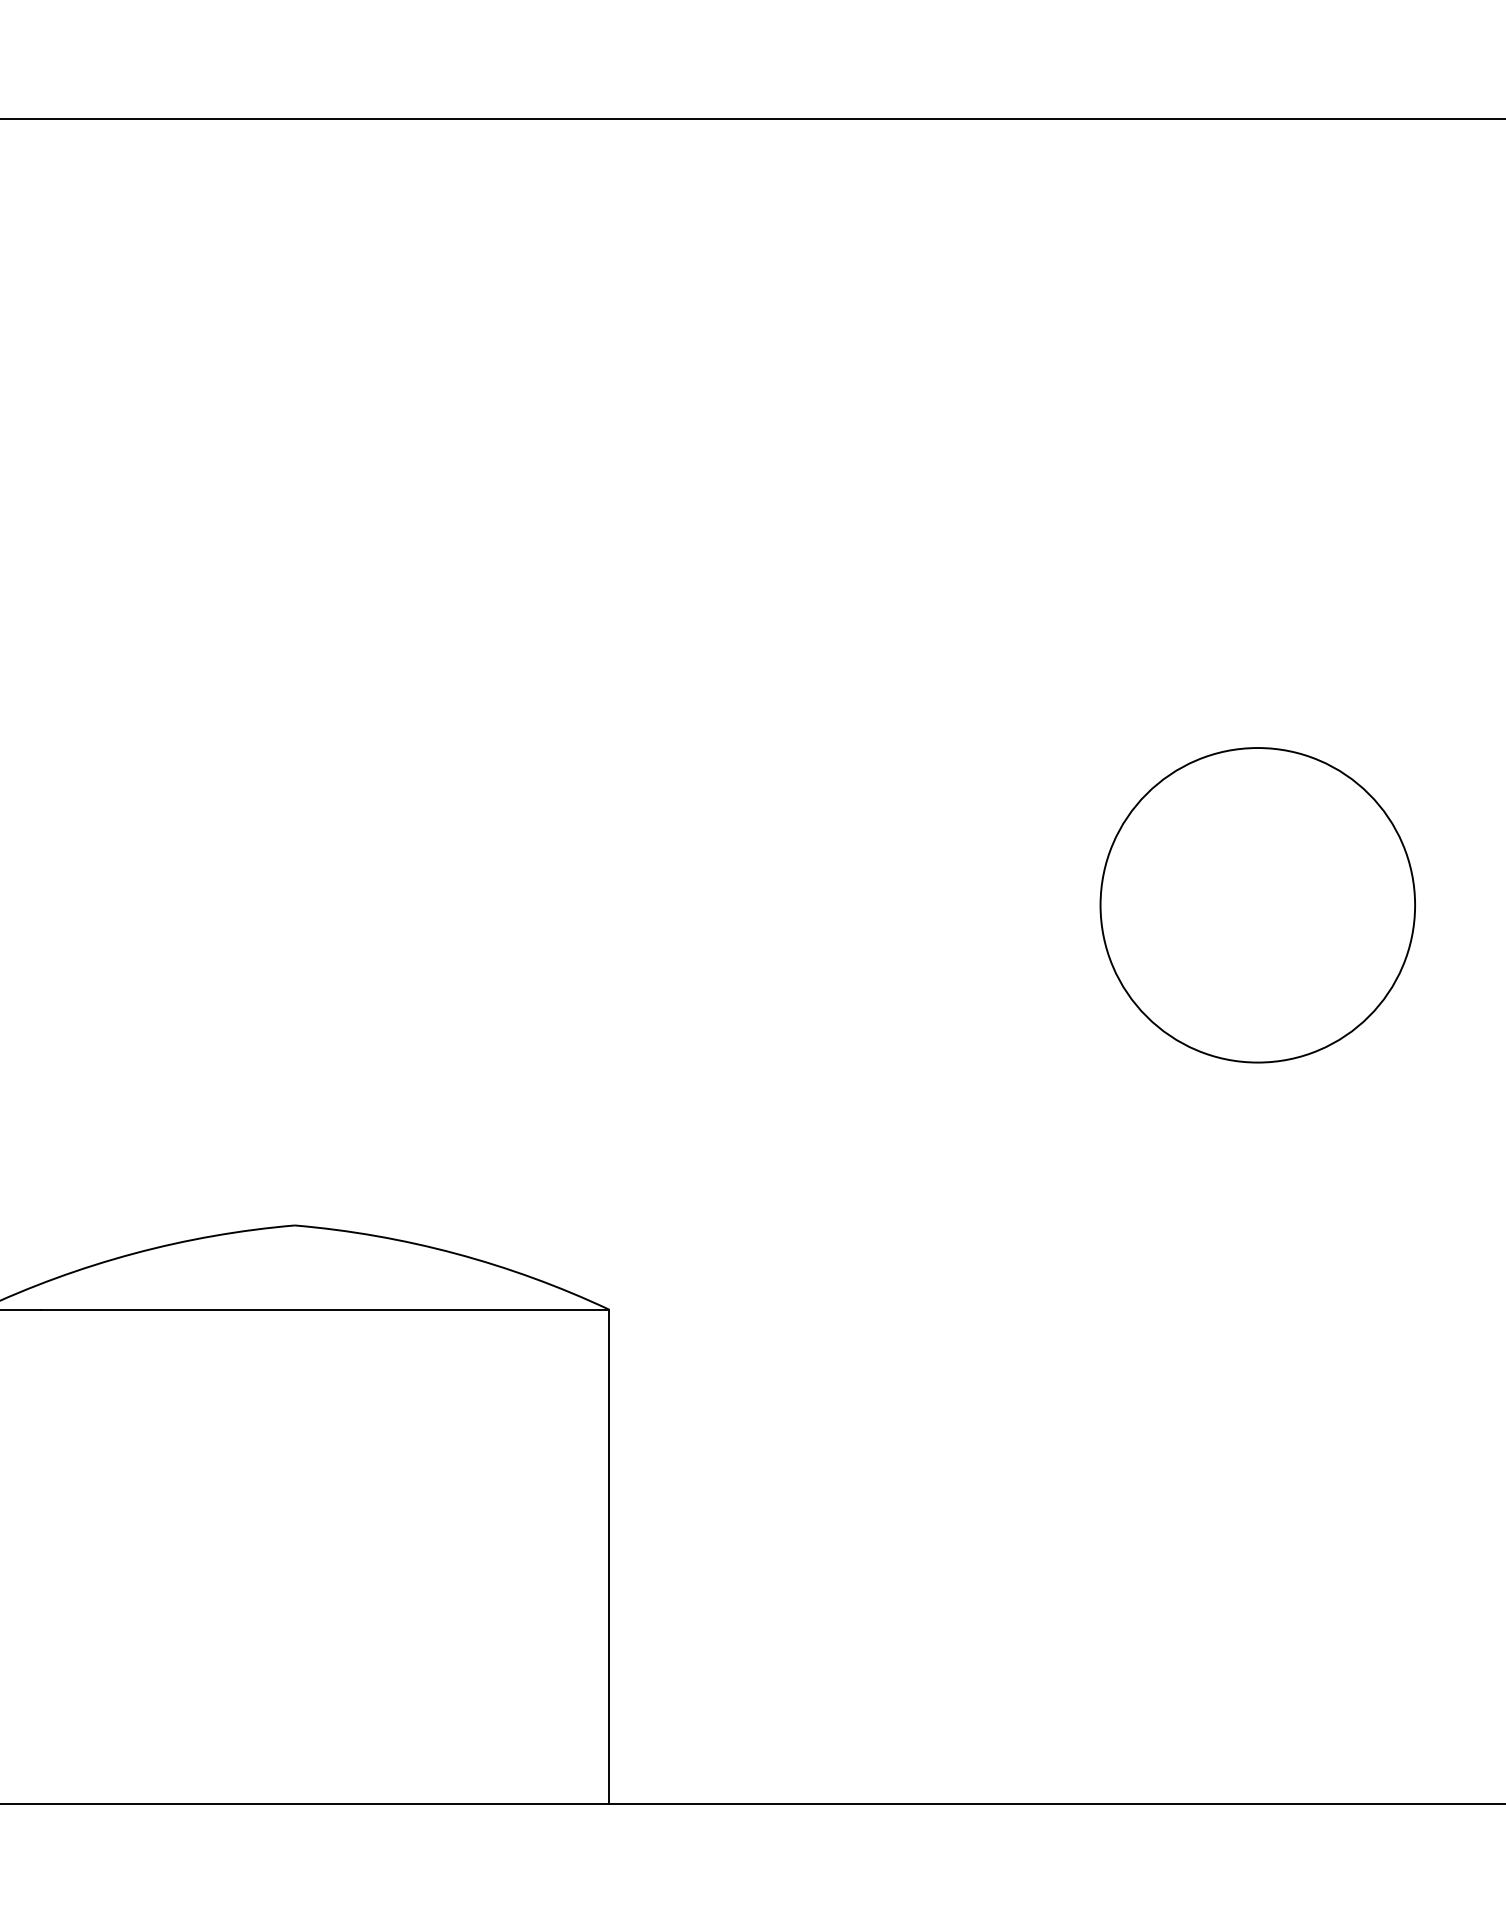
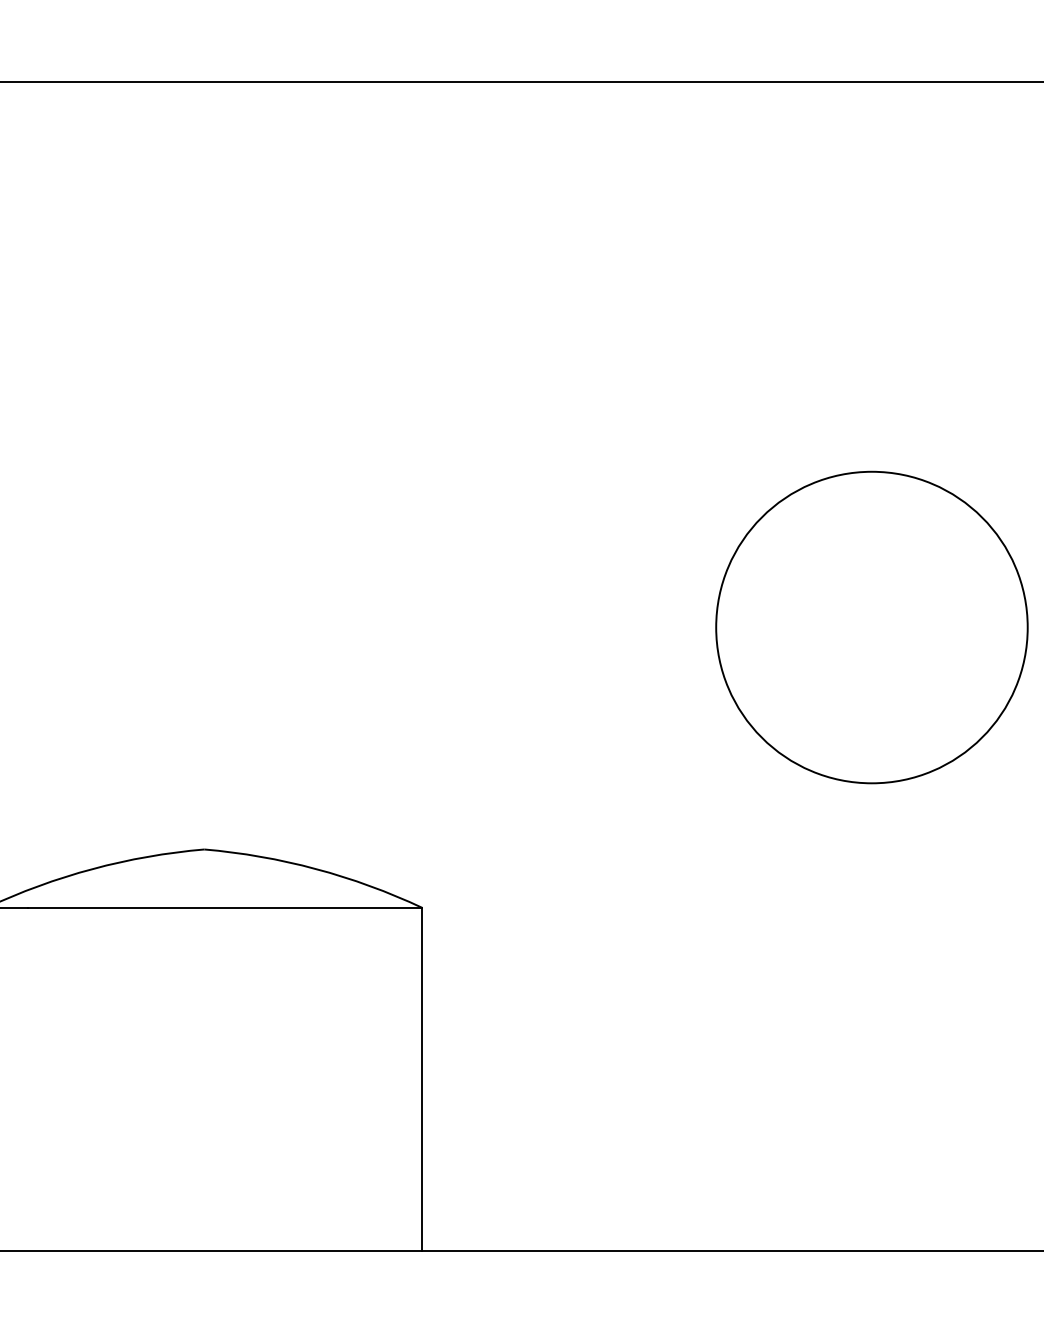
circle: (1257, 905) -> (871, 627), size x1.43

